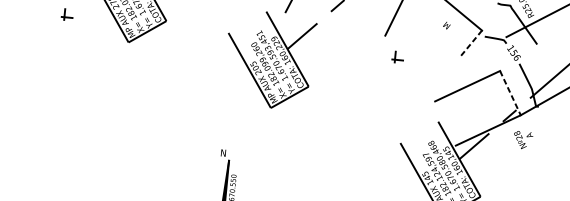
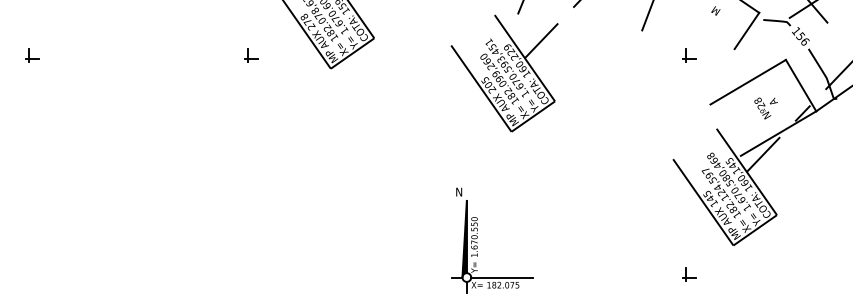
part: (67, 15) -> (251, 55), moved
line: (470, 43) -> (746, 30), dashed -> solid
part: (398, 57) -> (689, 55), moved
line: (510, 93) -> (801, 85), dashed -> solid
text: (522, 140) -> (765, 108), moved

